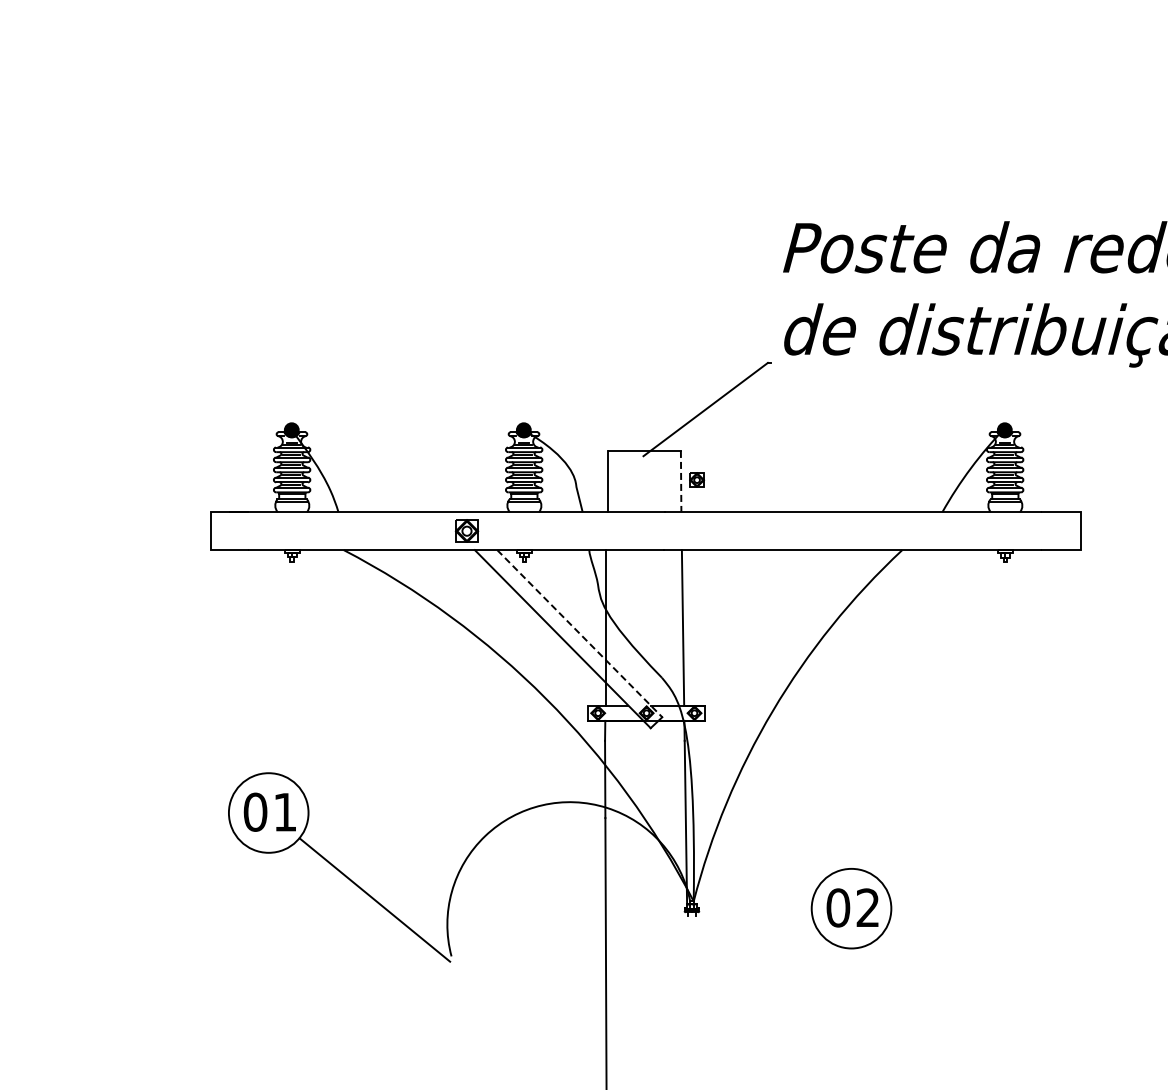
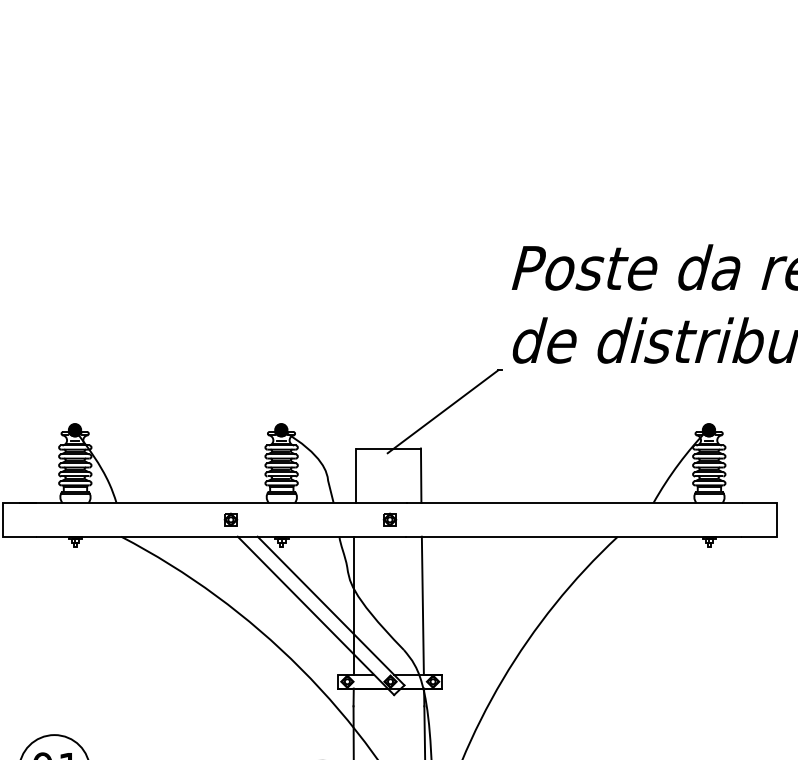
part: (696, 479) -> (389, 519), moved
line: (681, 481) -> (421, 475), dashed -> solid
part: (467, 530) -> (231, 519), size x0.62
line: (580, 634) -> (331, 611), dashed -> solid

